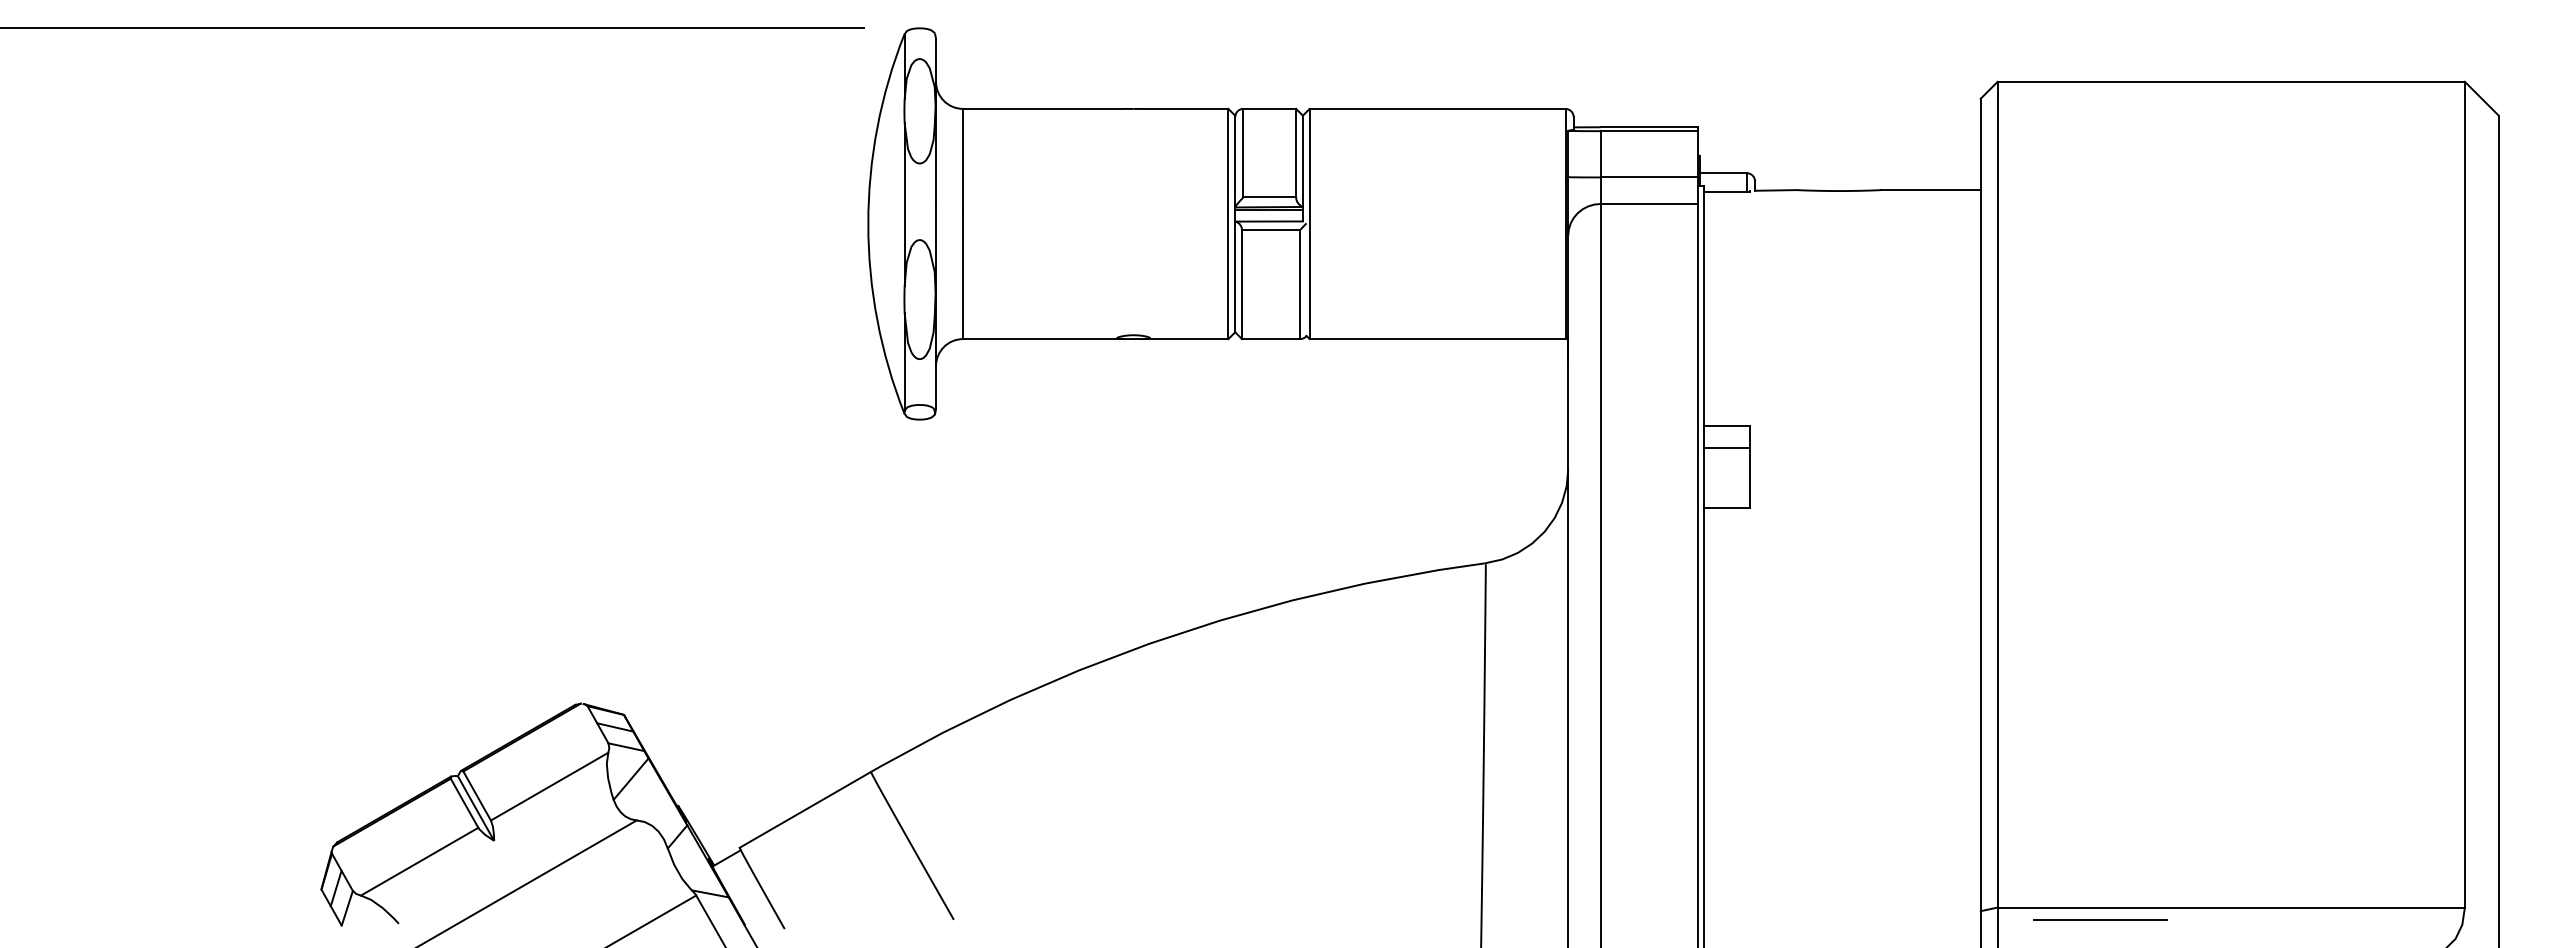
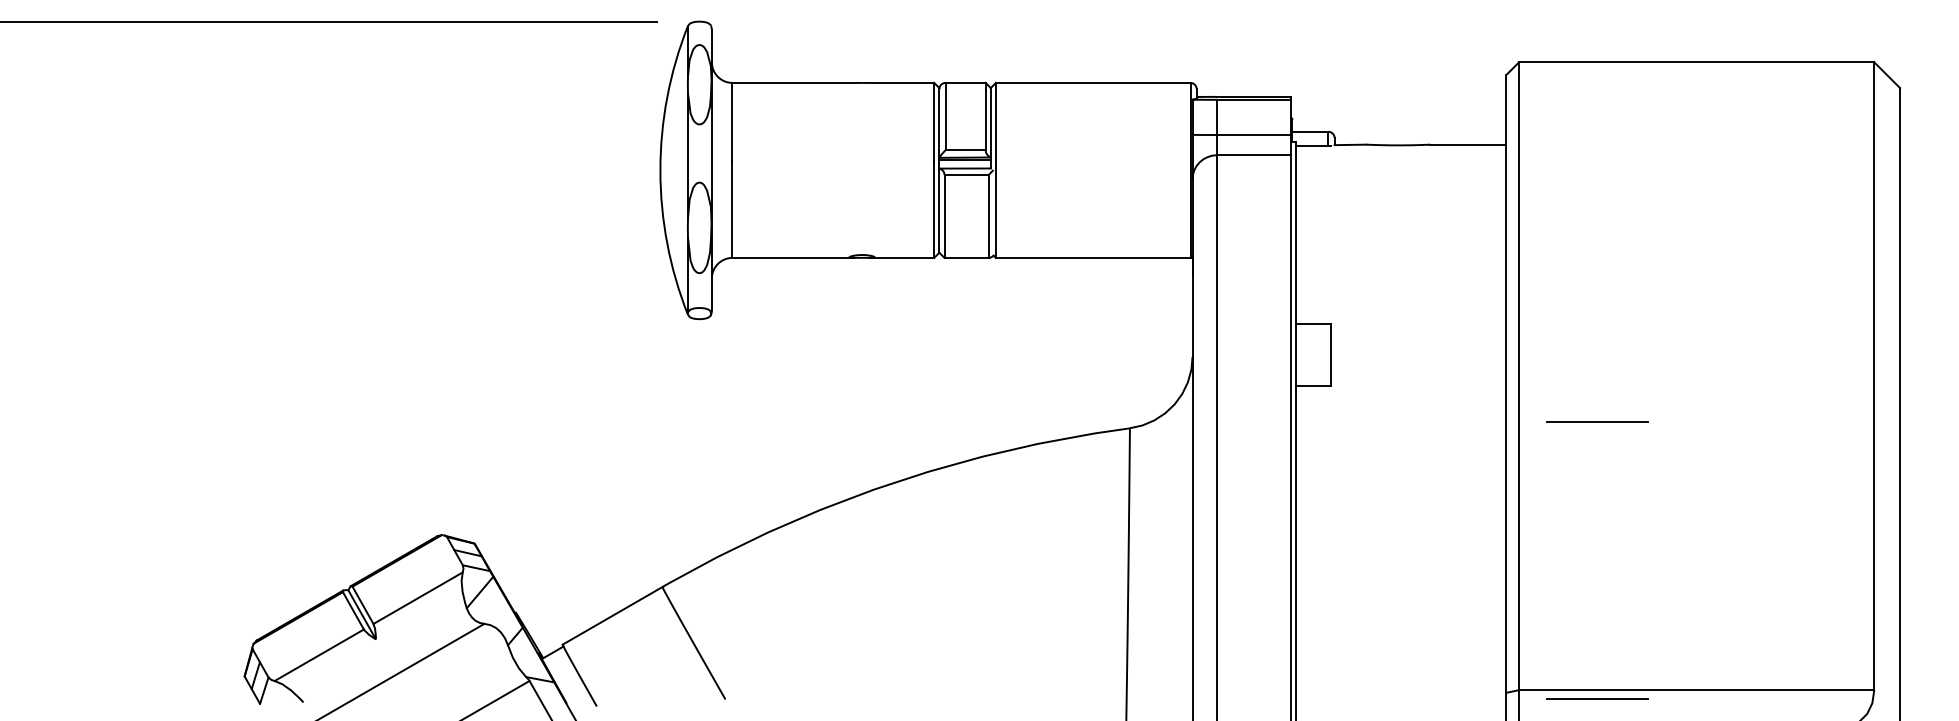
line: (1726, 448) -> (1312, 341), removed
line: (2100, 554) -> (1597, 421), added

